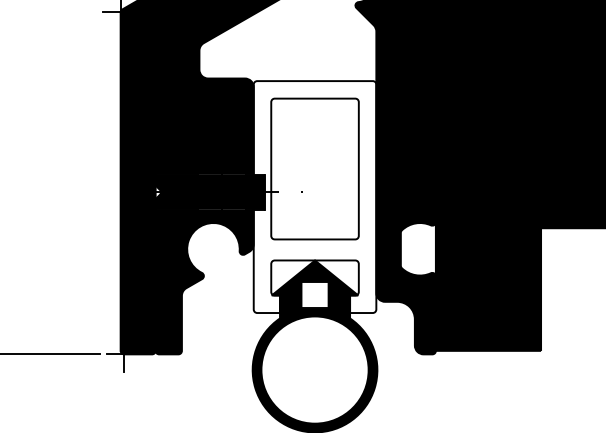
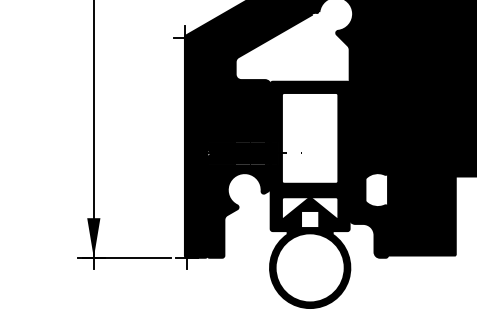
fill: (314, 197) -> (309, 156), added

